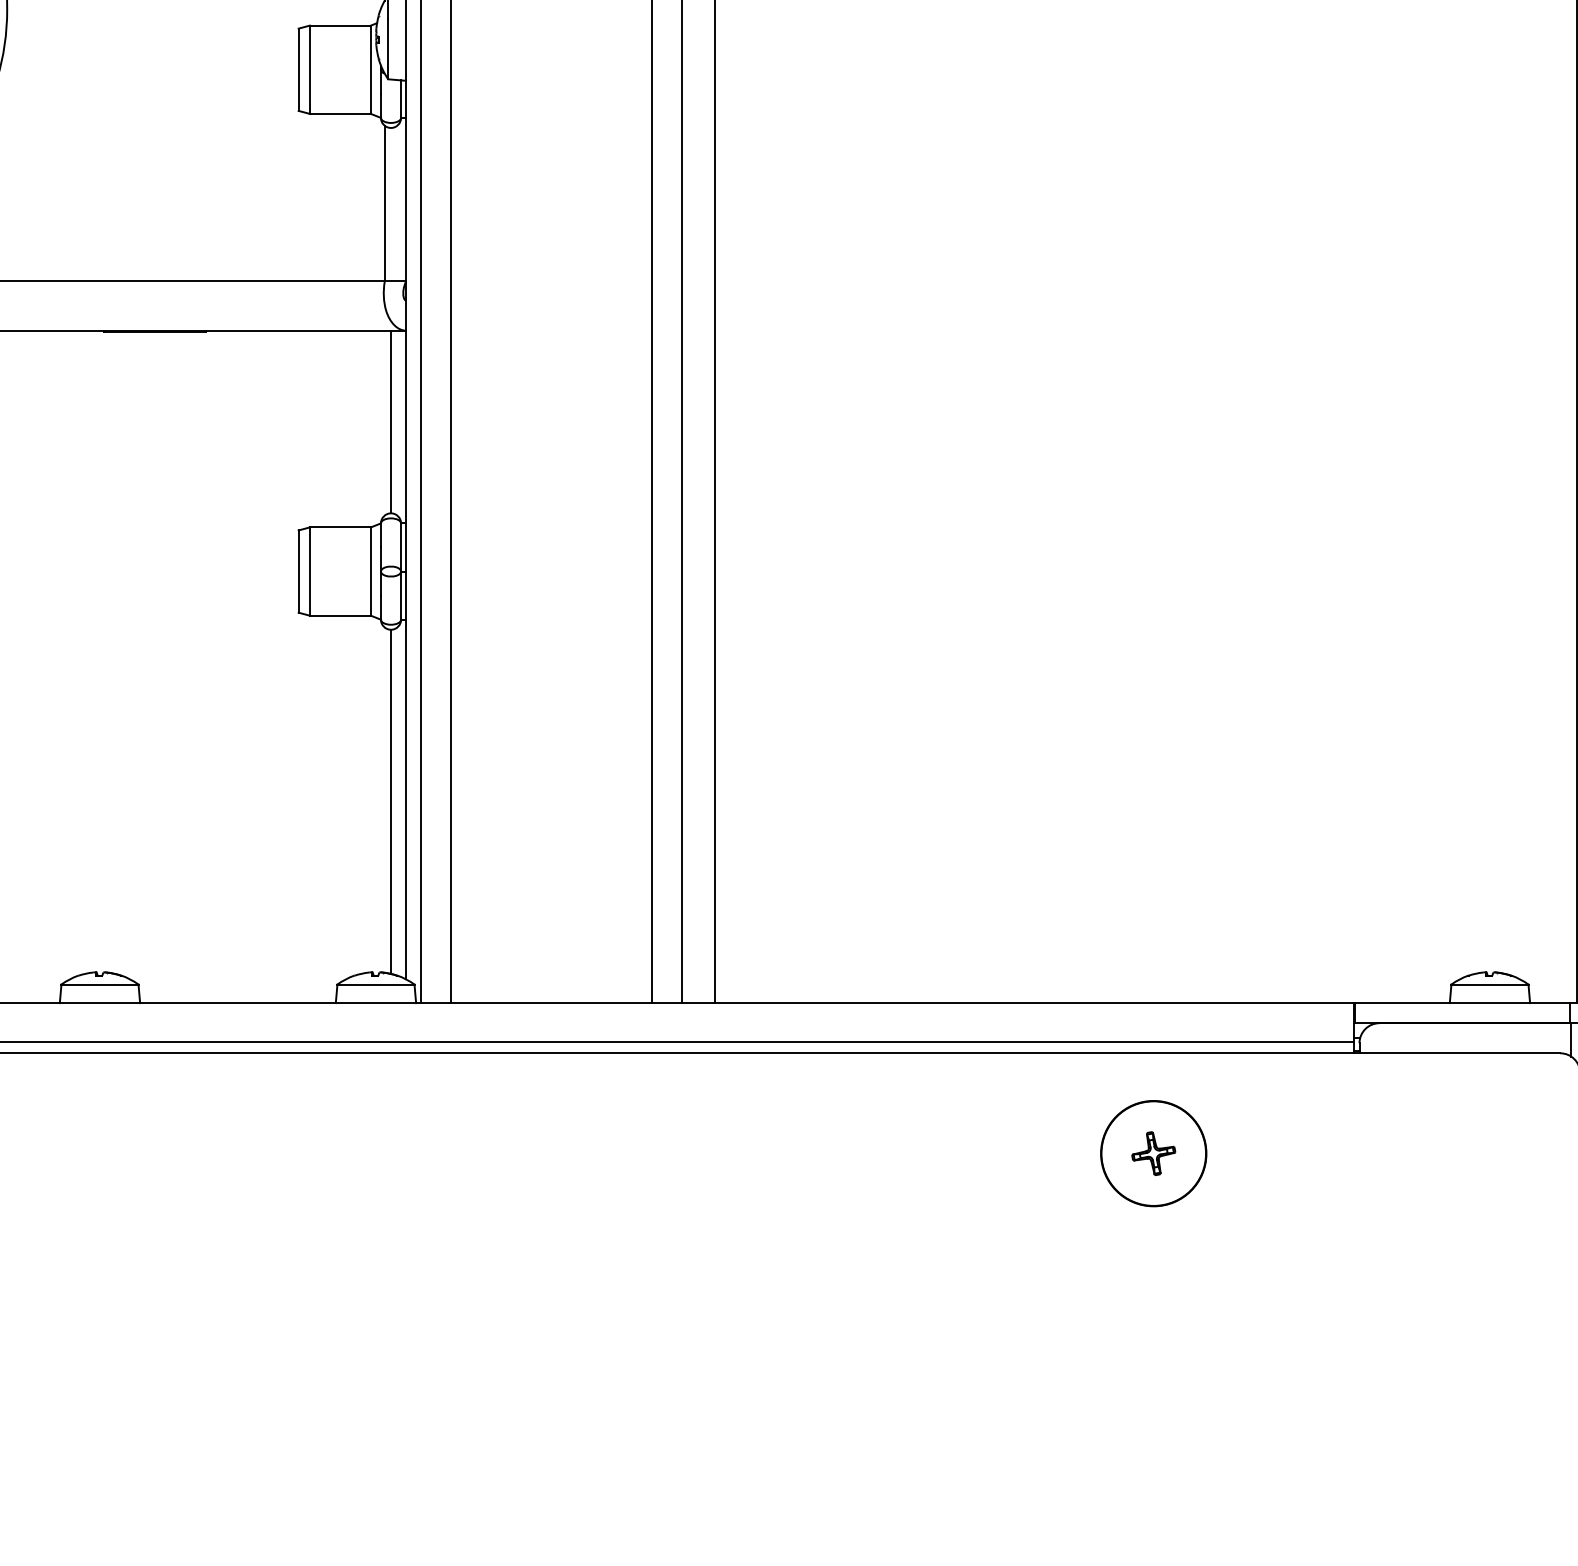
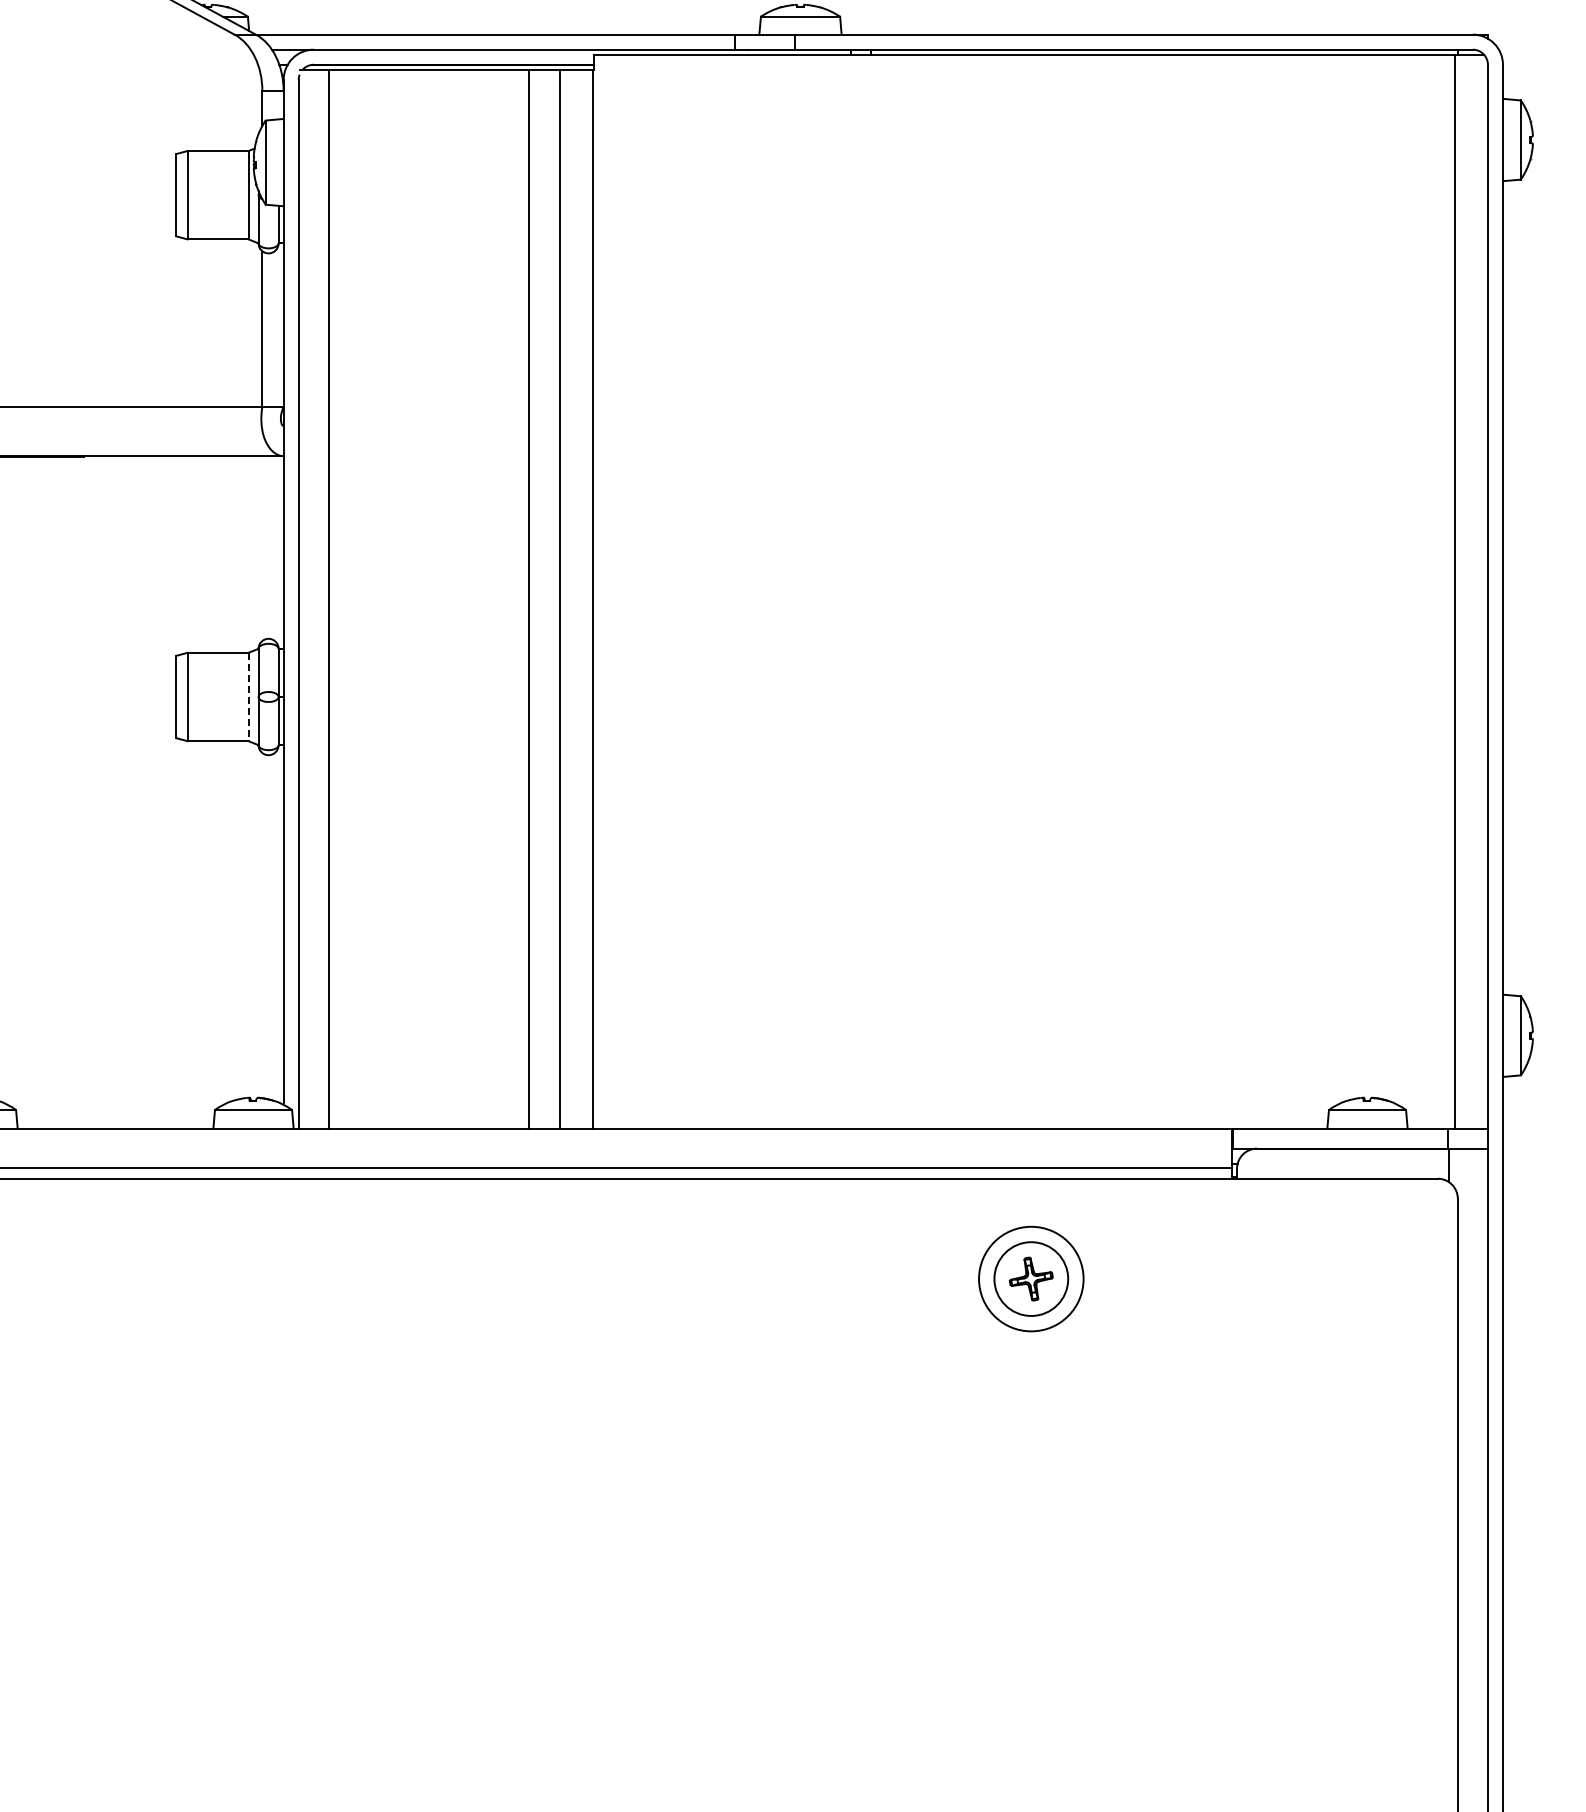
line: (390, 422) -> (268, 547), removed
line: (370, 572) -> (248, 697), solid -> dashed
line: (390, 802) -> (268, 927), removed
circle: (1153, 1153) -> (1031, 1278), size x0.7

